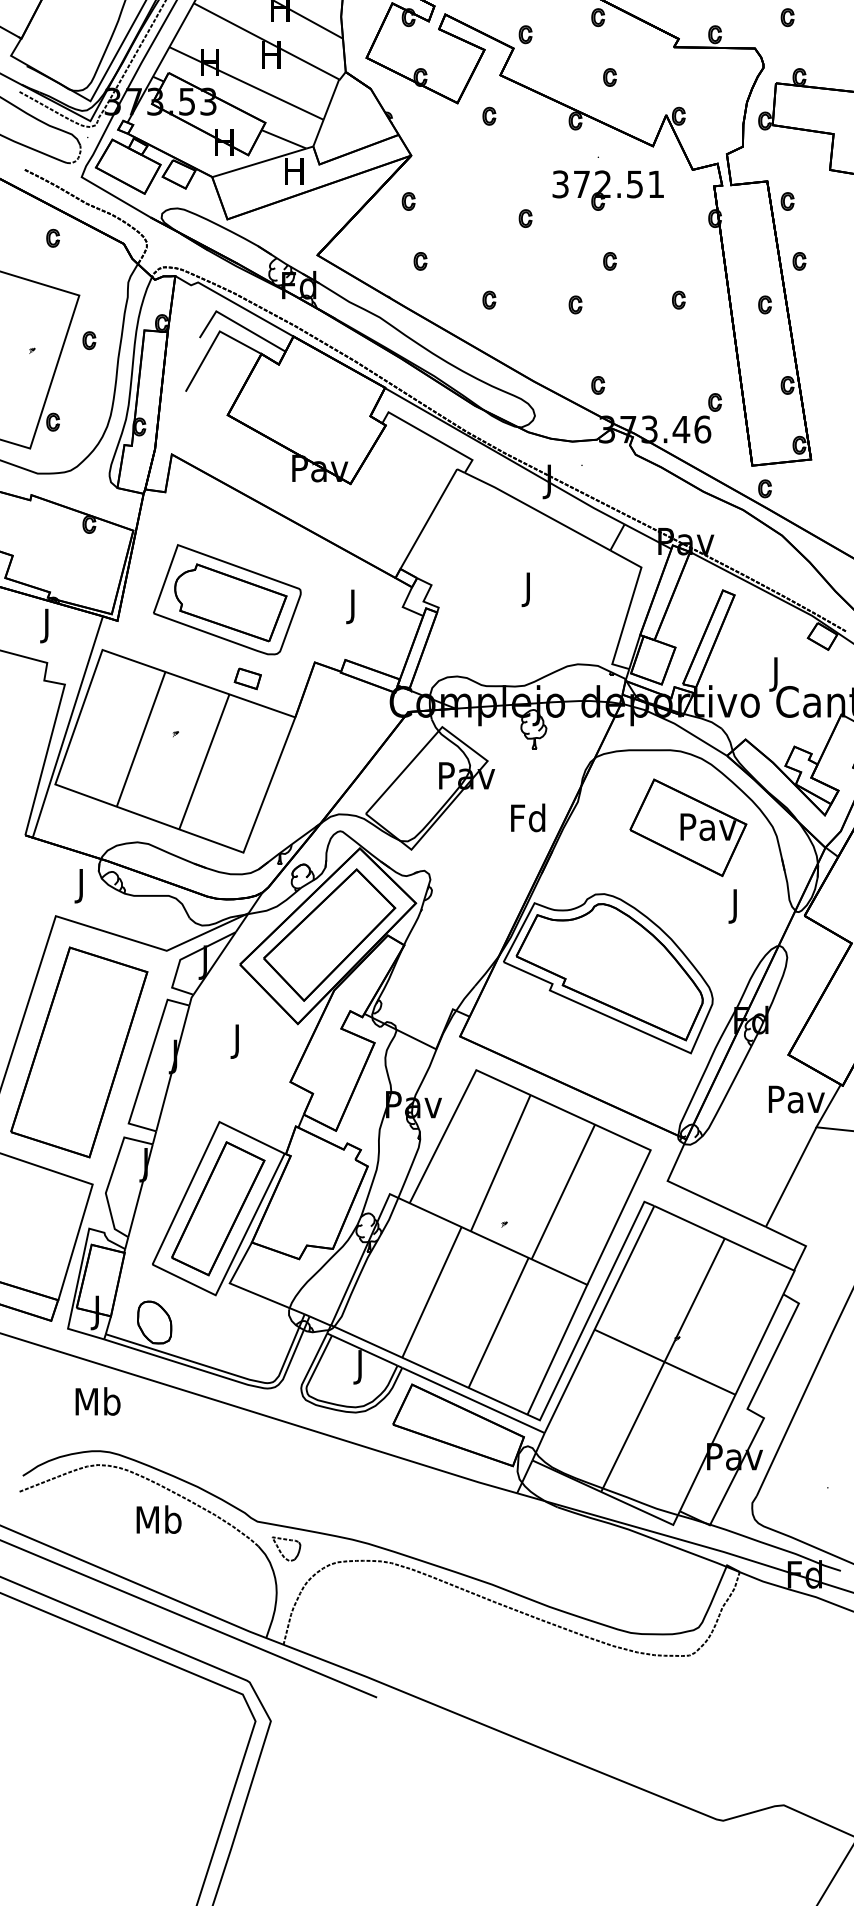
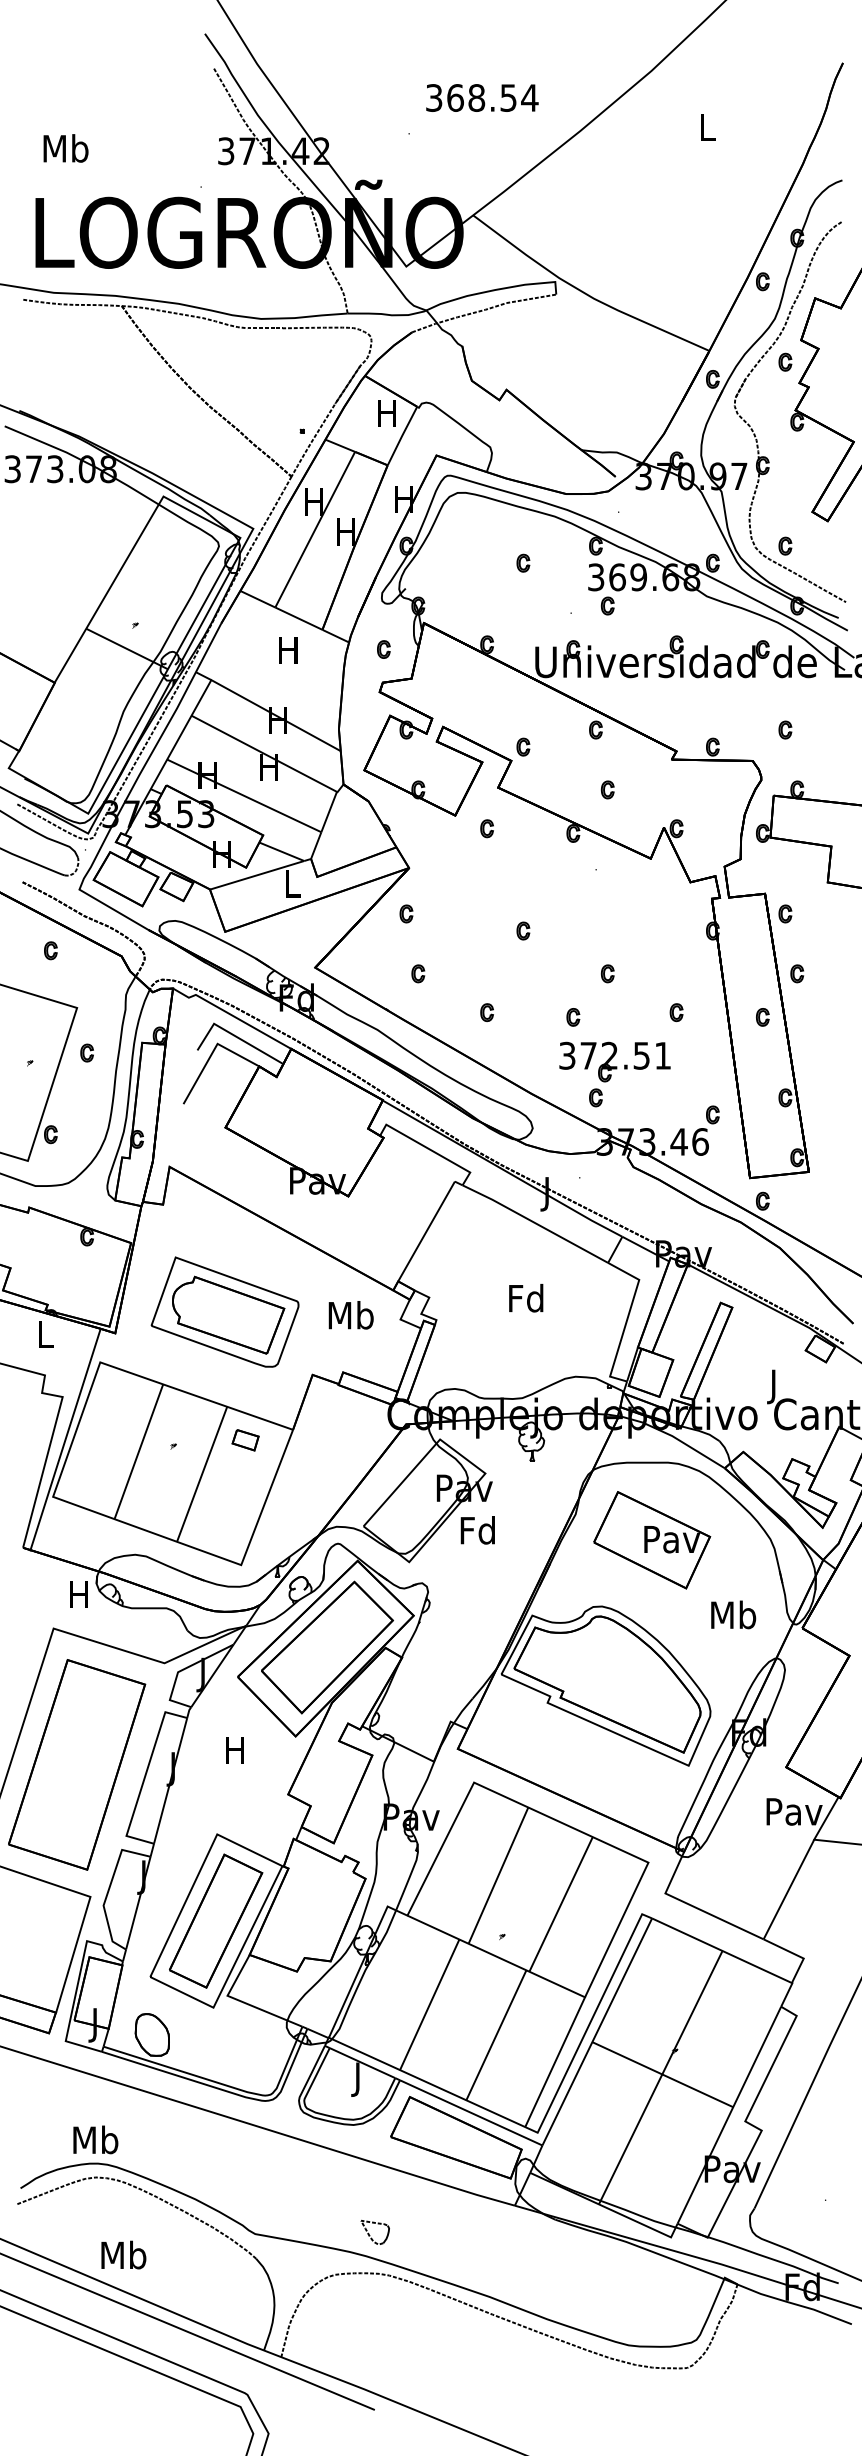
text: (293, 171) -> (291, 883), H -> L
part: (607, 190) -> (614, 1061), moved
text: (528, 589) -> (526, 1301), J -> Fd
text: (352, 606) -> (350, 1318), J -> Mb
text: (47, 626) -> (45, 1338), J -> L
part: (247, 679) -> (245, 1440), moved
text: (527, 818) -> (477, 1530), moved
part: (688, 828) -> (652, 1540), moved
text: (80, 886) -> (78, 1598), J -> H
text: (735, 906) -> (733, 1618), J -> Mb
text: (236, 1042) -> (234, 1754), J -> H
text: (97, 1401) -> (95, 2139), moved
text: (158, 1519) -> (123, 2254), moved
part: (285, 1548) -> (374, 2231), moved

